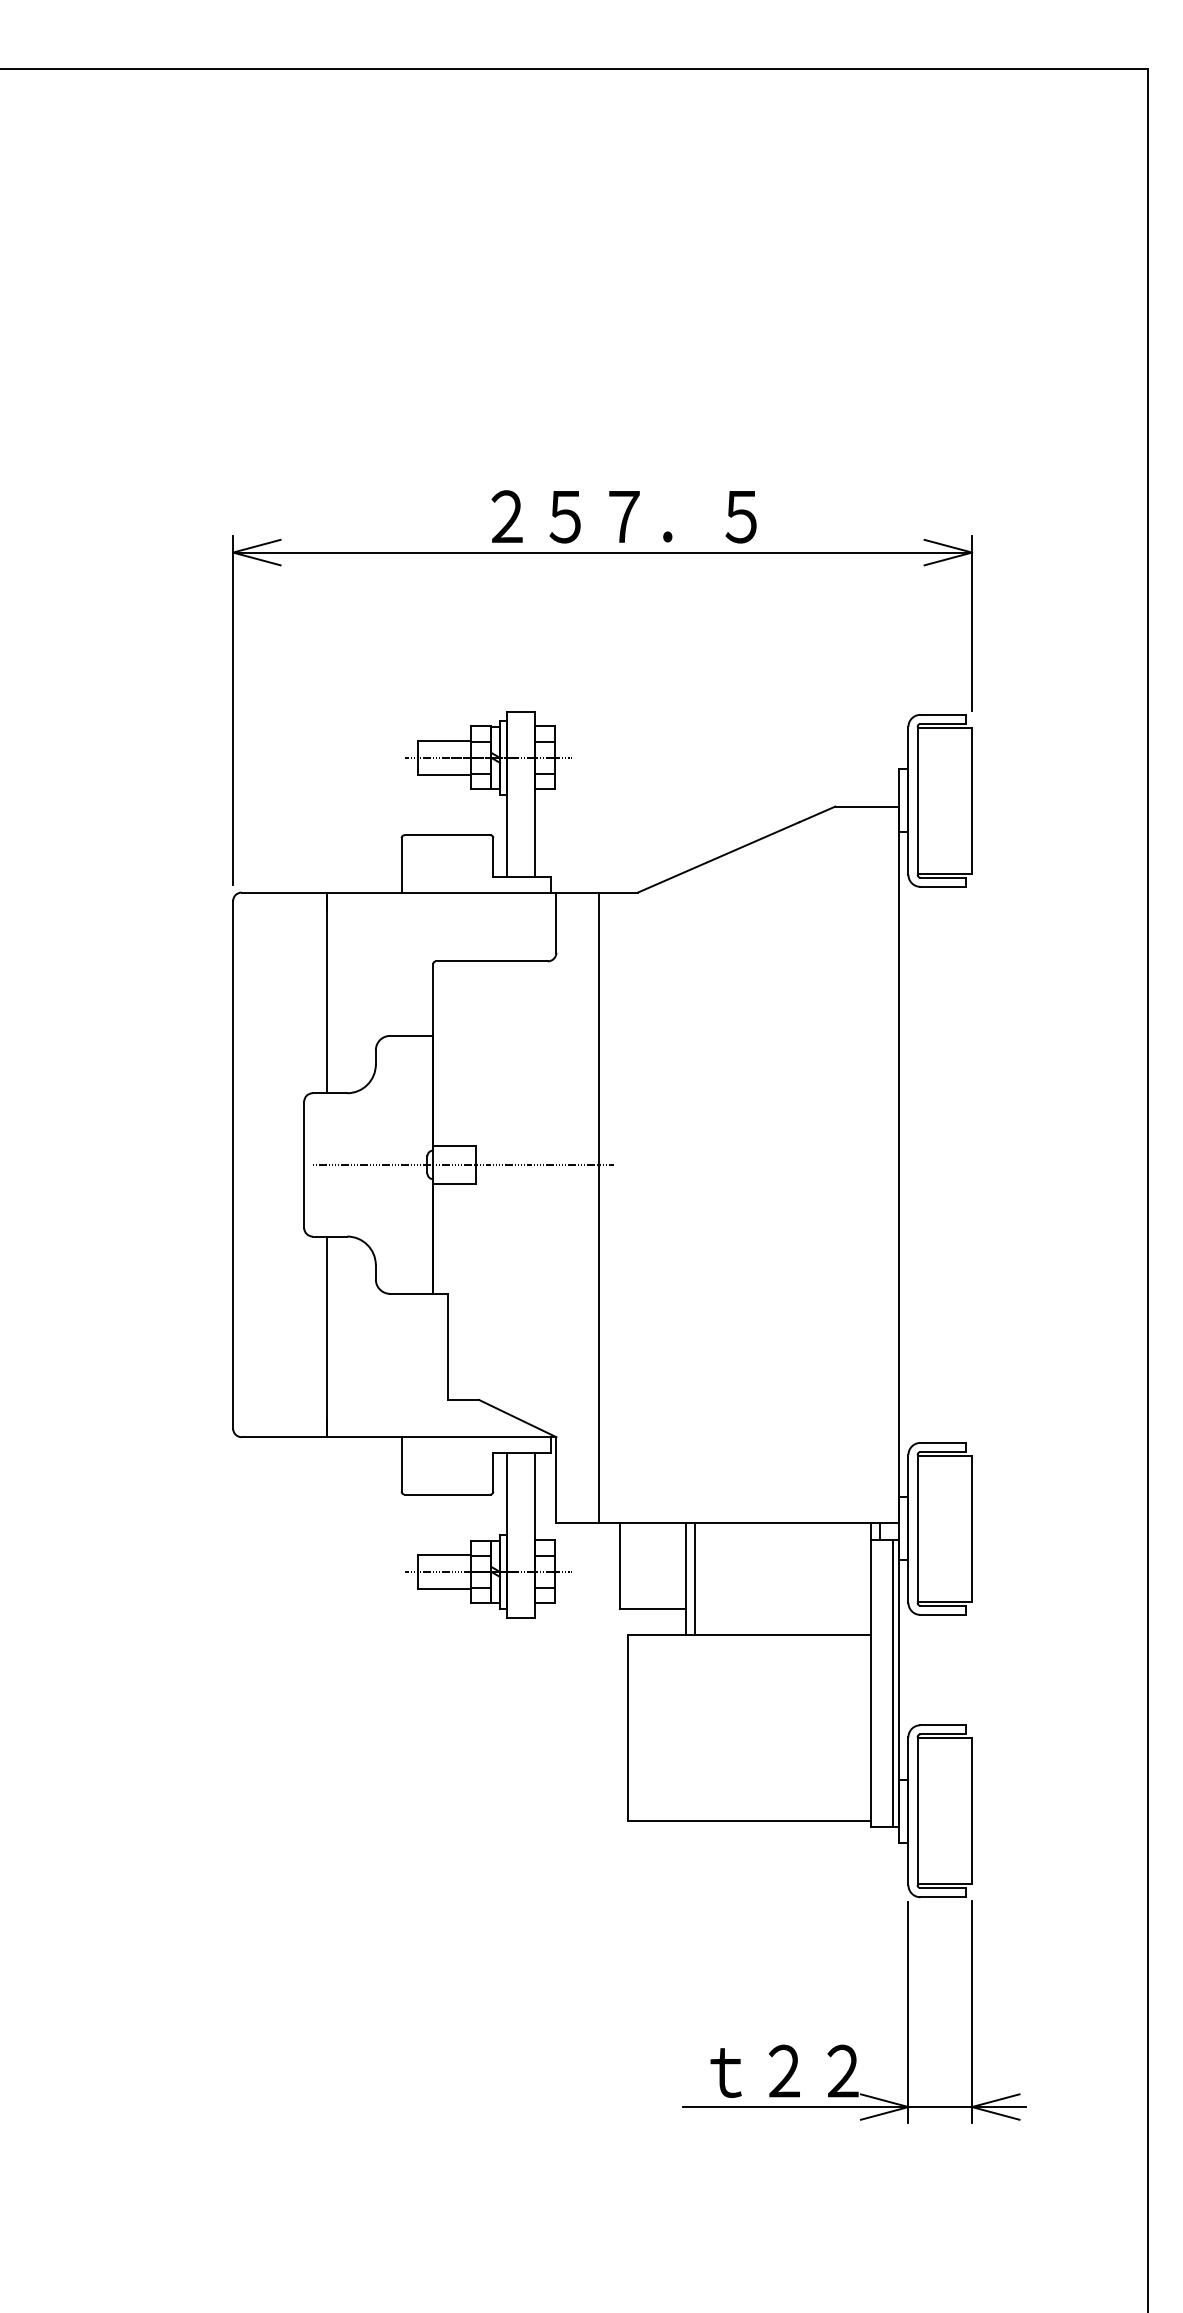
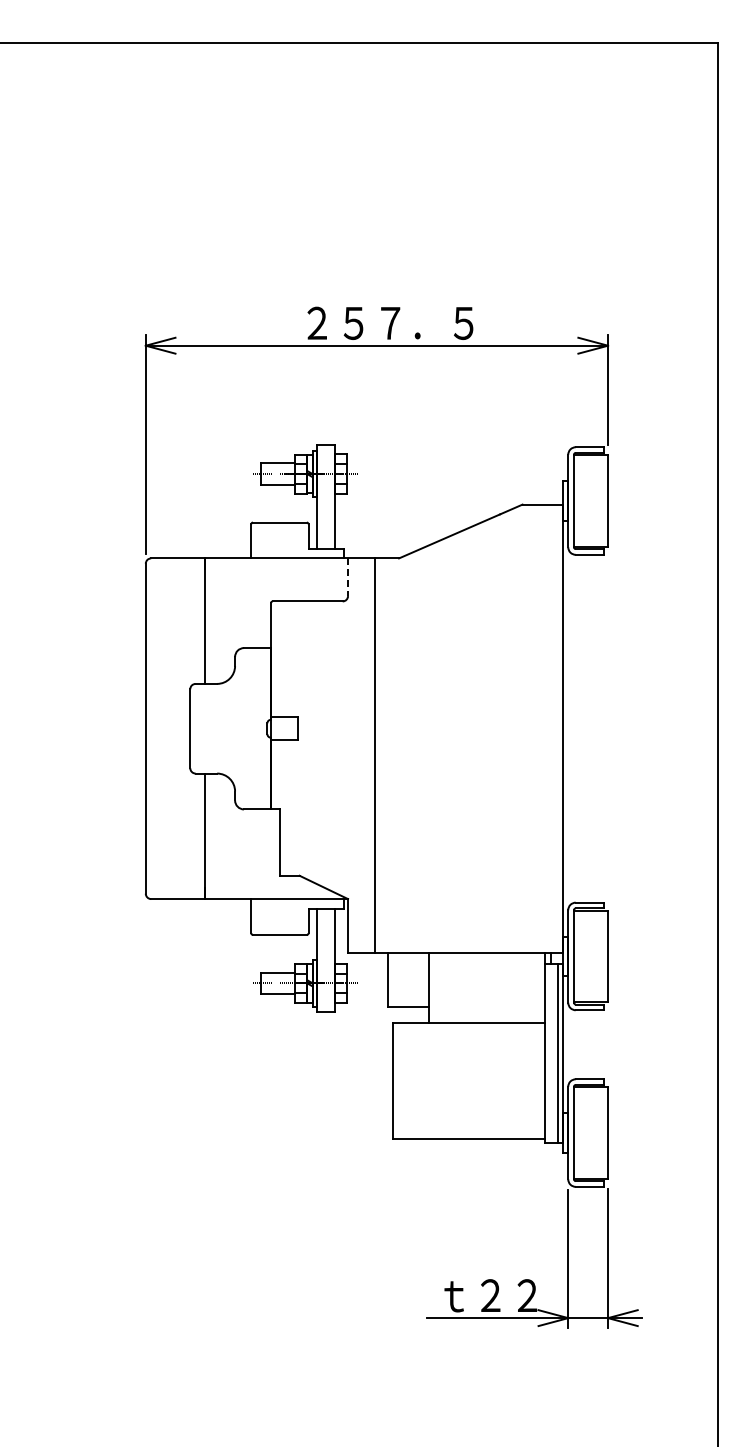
line: (557, 923) -> (348, 577), solid -> dashed
line: (462, 1164) -> (289, 728), removed
line: (694, 1578) -> (434, 987), removed

